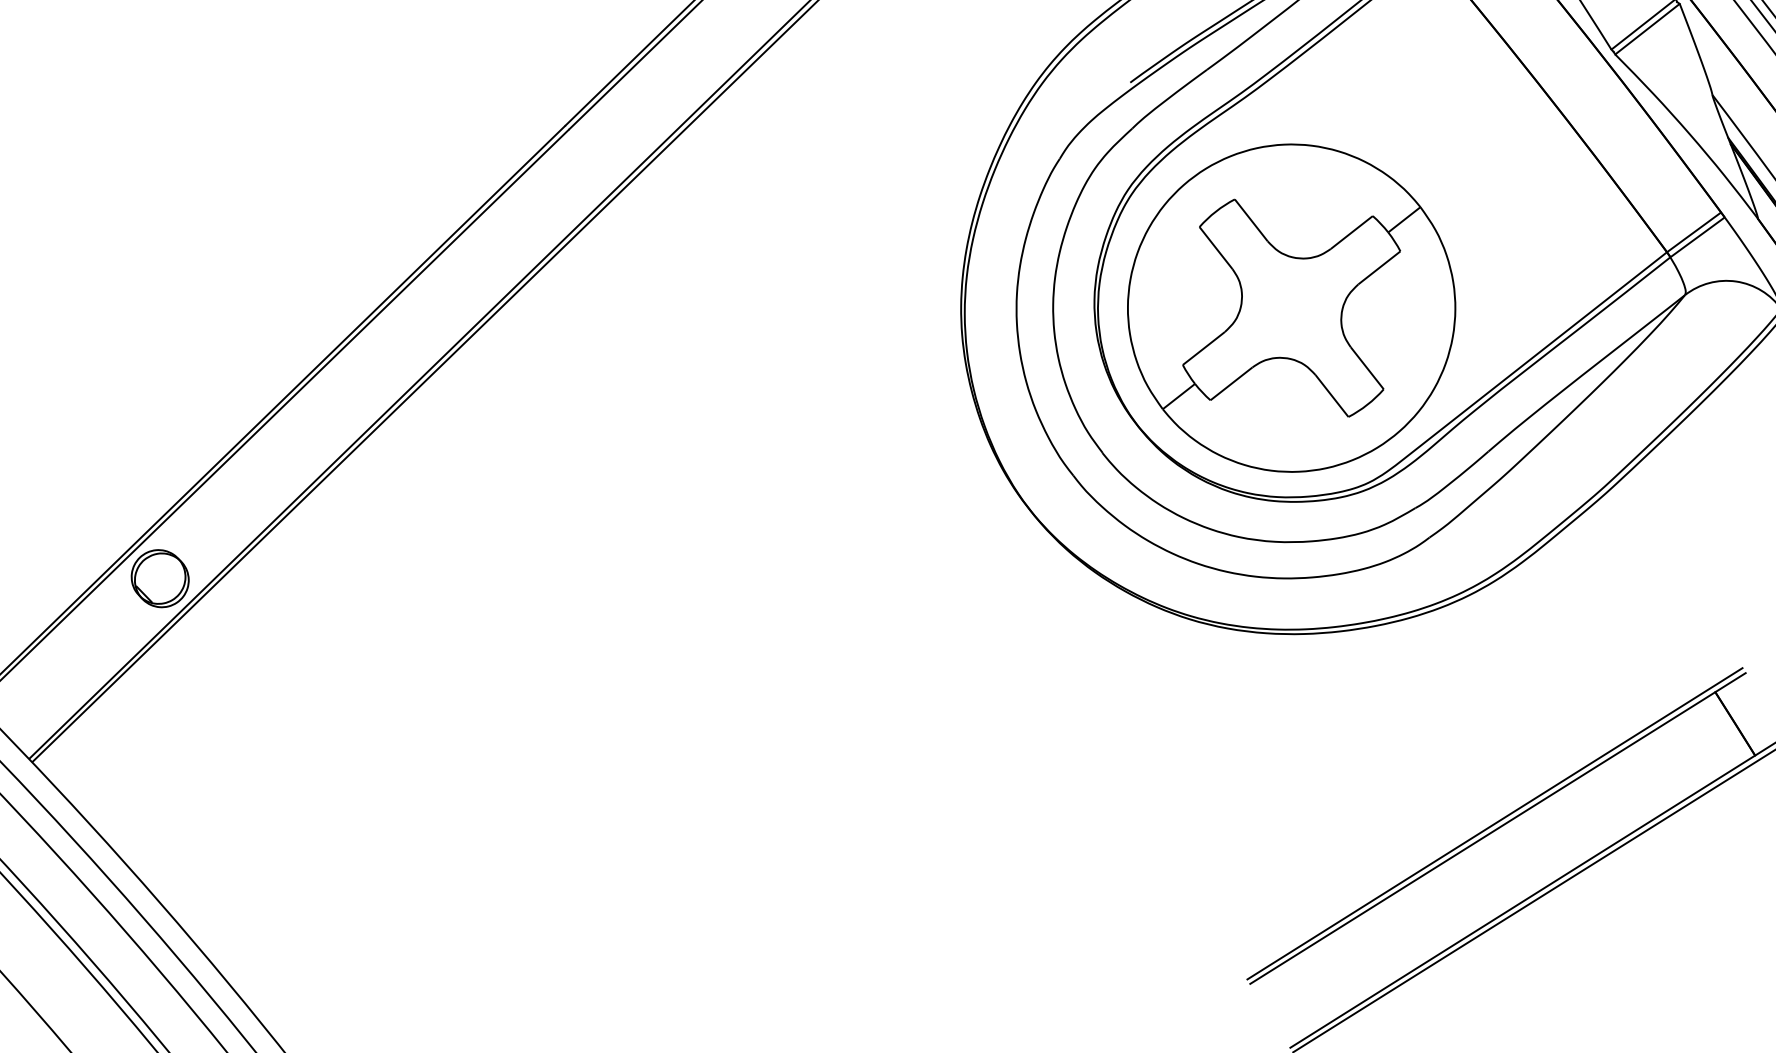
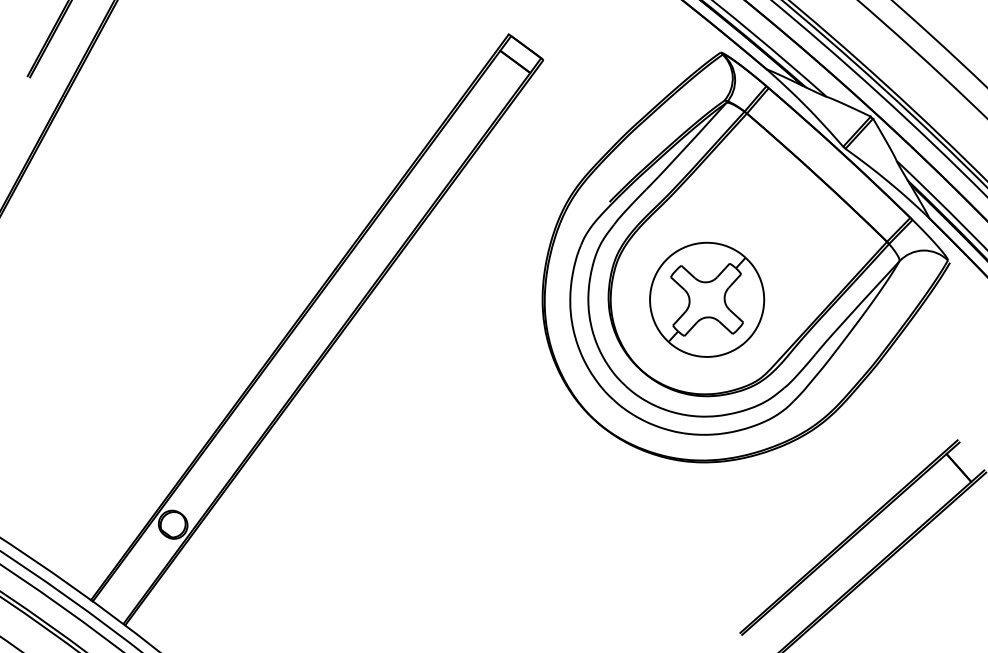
part: (1290, 307) -> (706, 299), size x0.7

